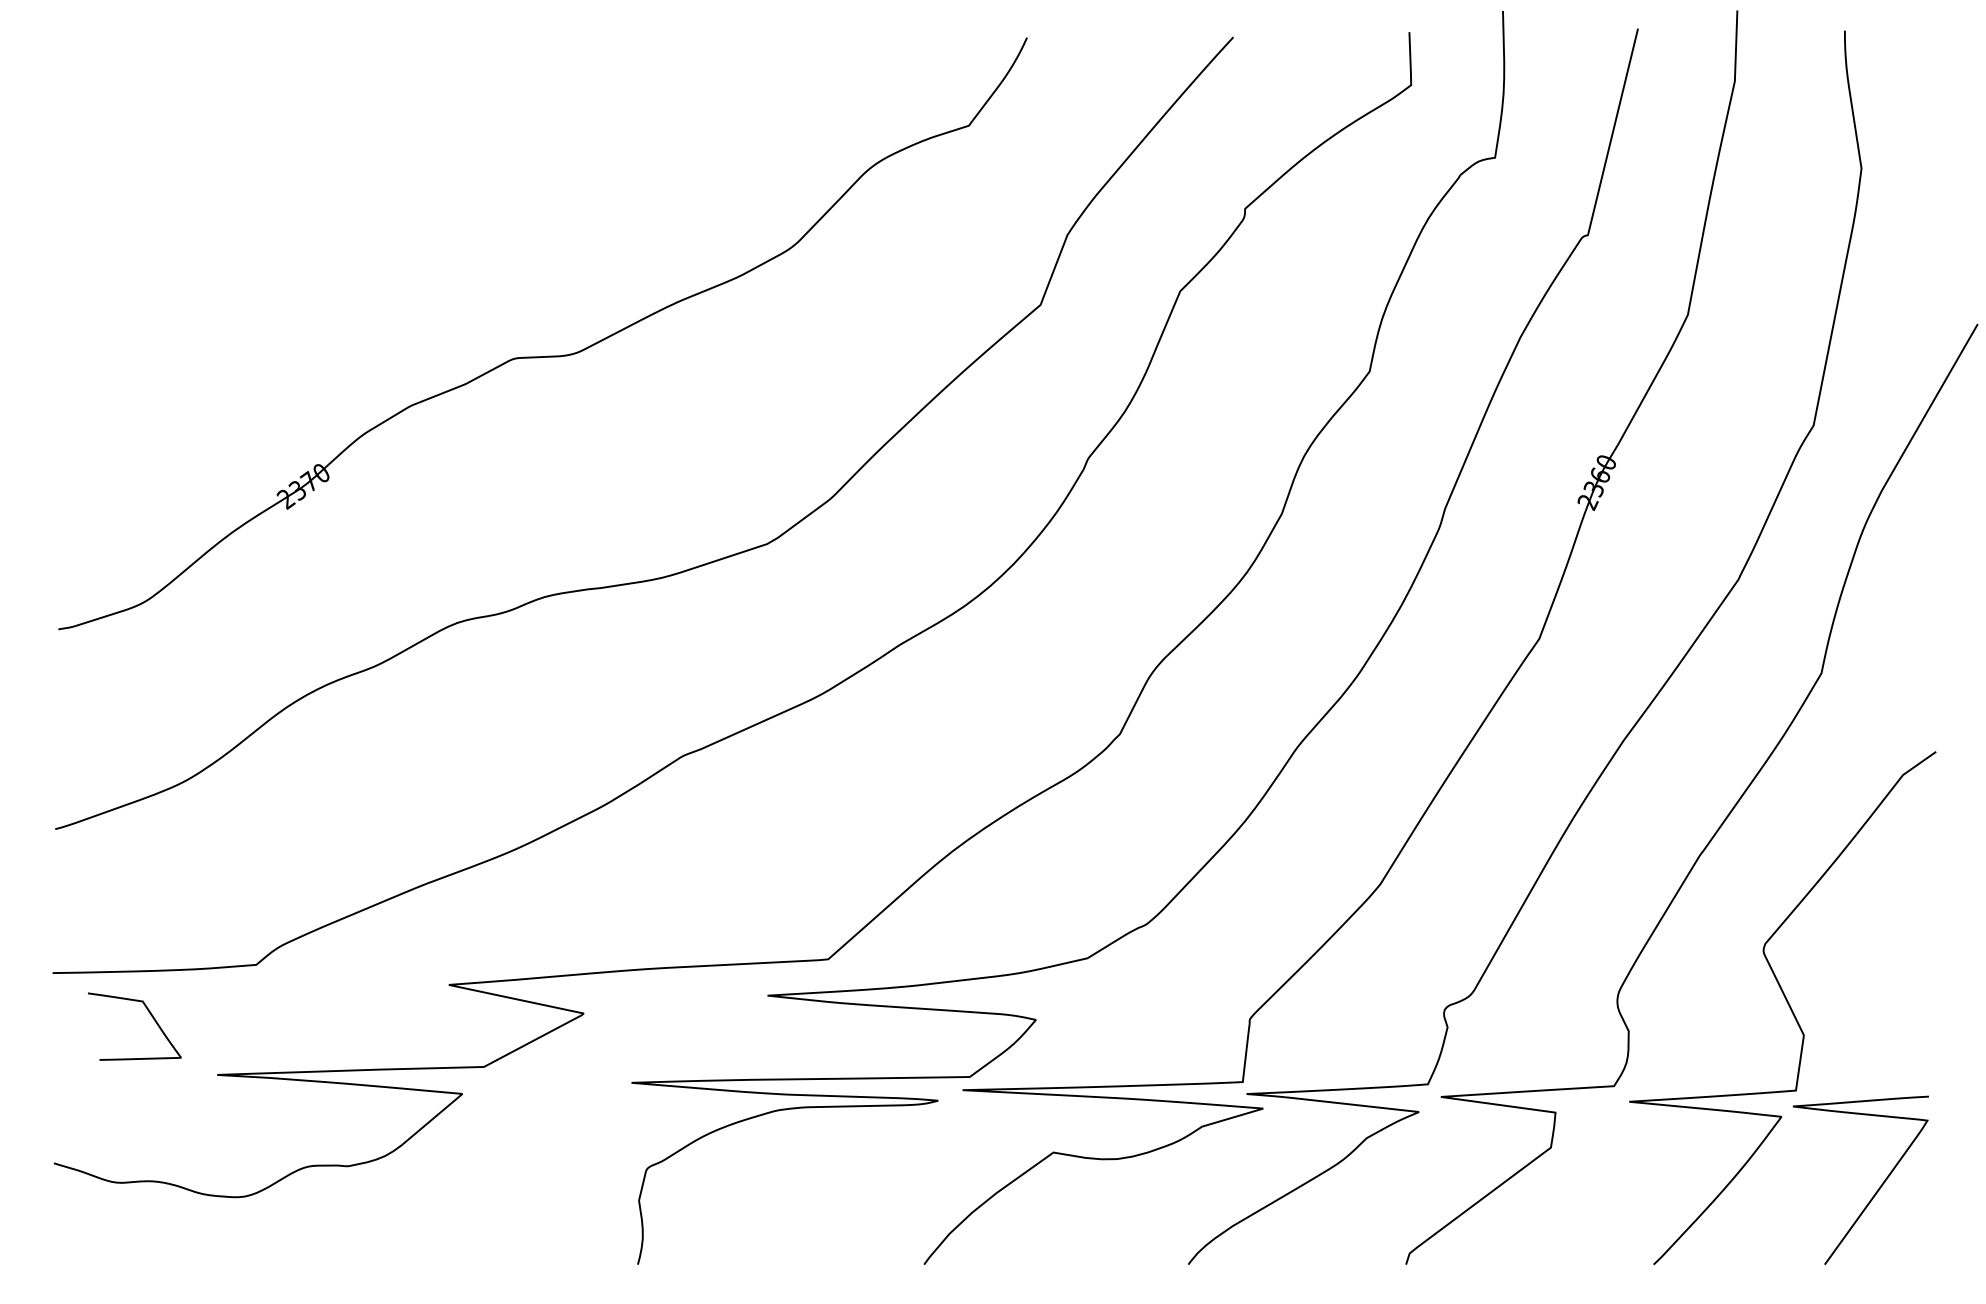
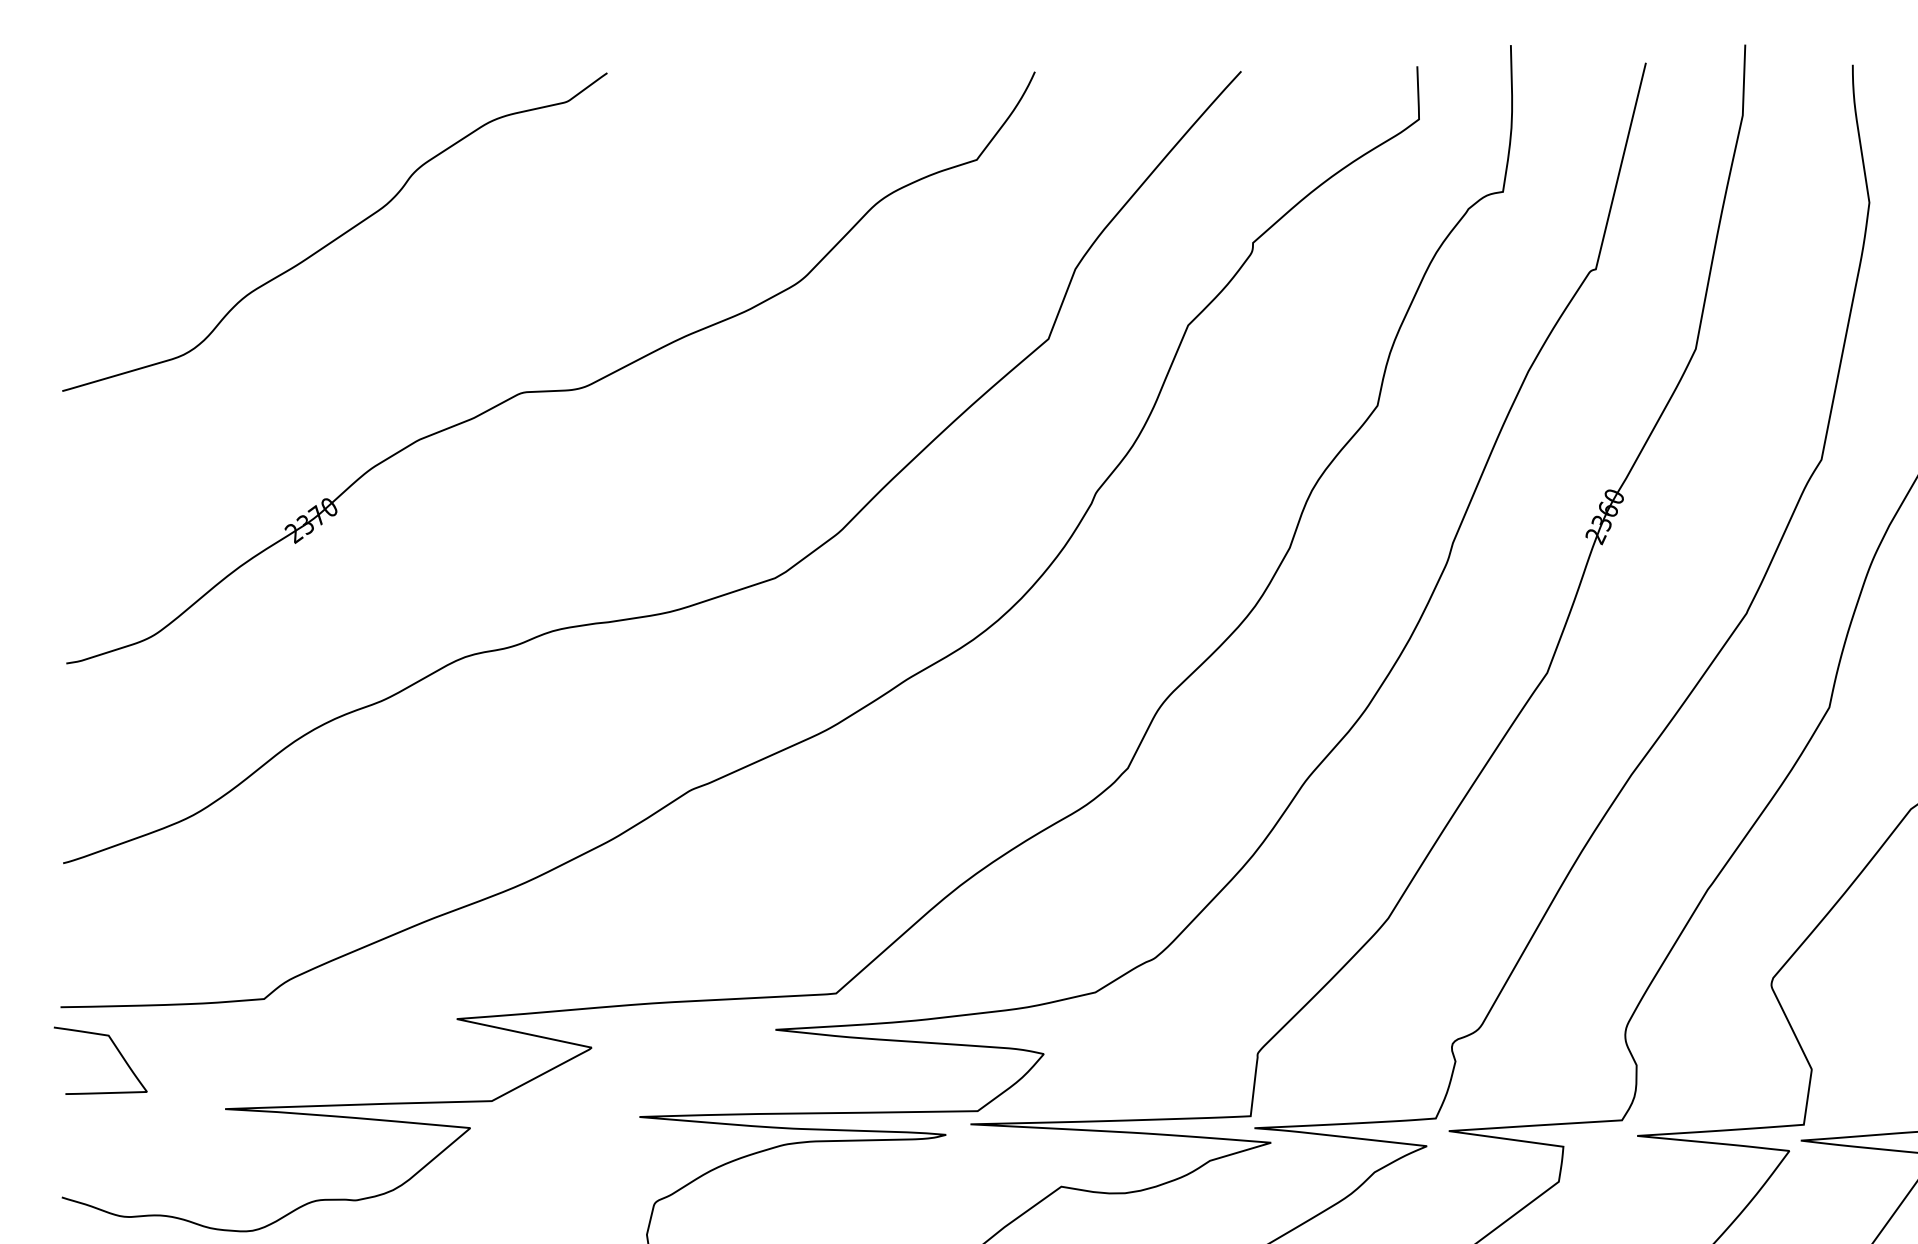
curve: (328, 203) -> (336, 237), added
curve: (150, 1015) -> (116, 1049), moved

